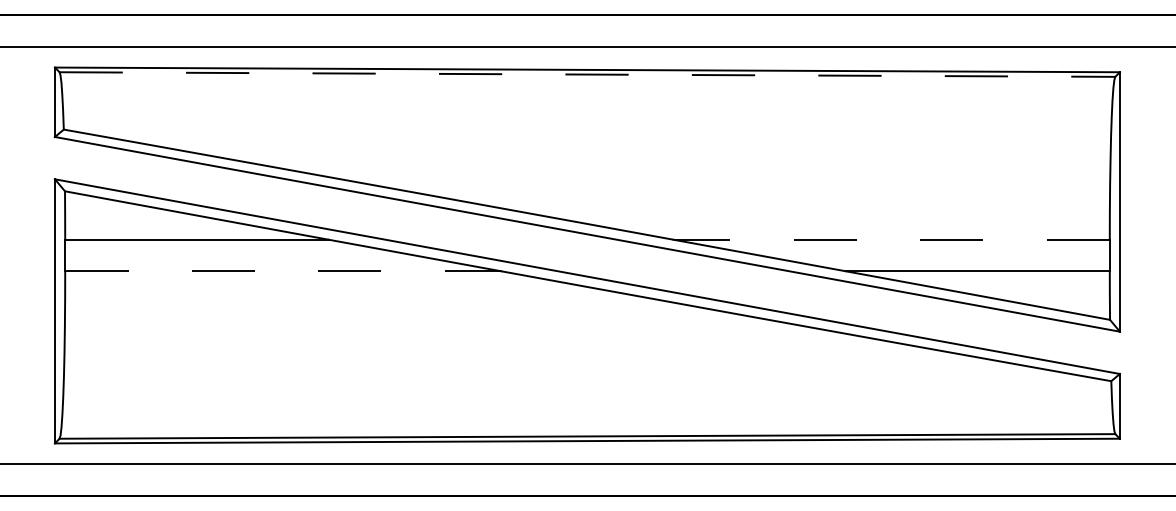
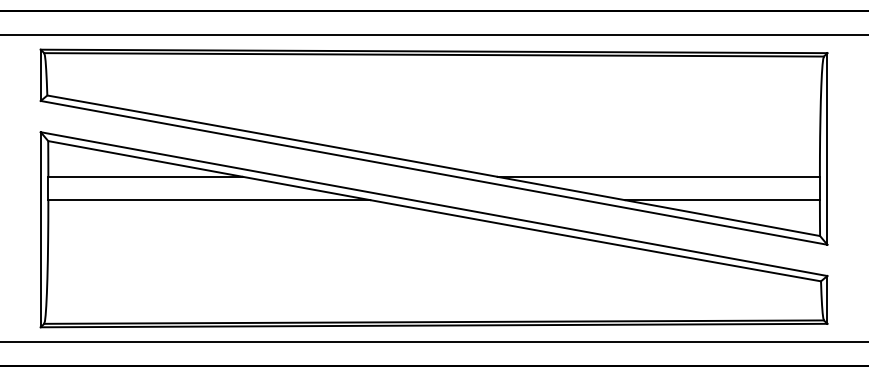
line: (587, 74) -> (434, 54), dashed -> solid
line: (891, 239) -> (658, 176), dashed -> solid
line: (283, 271) -> (209, 200), dashed -> solid

